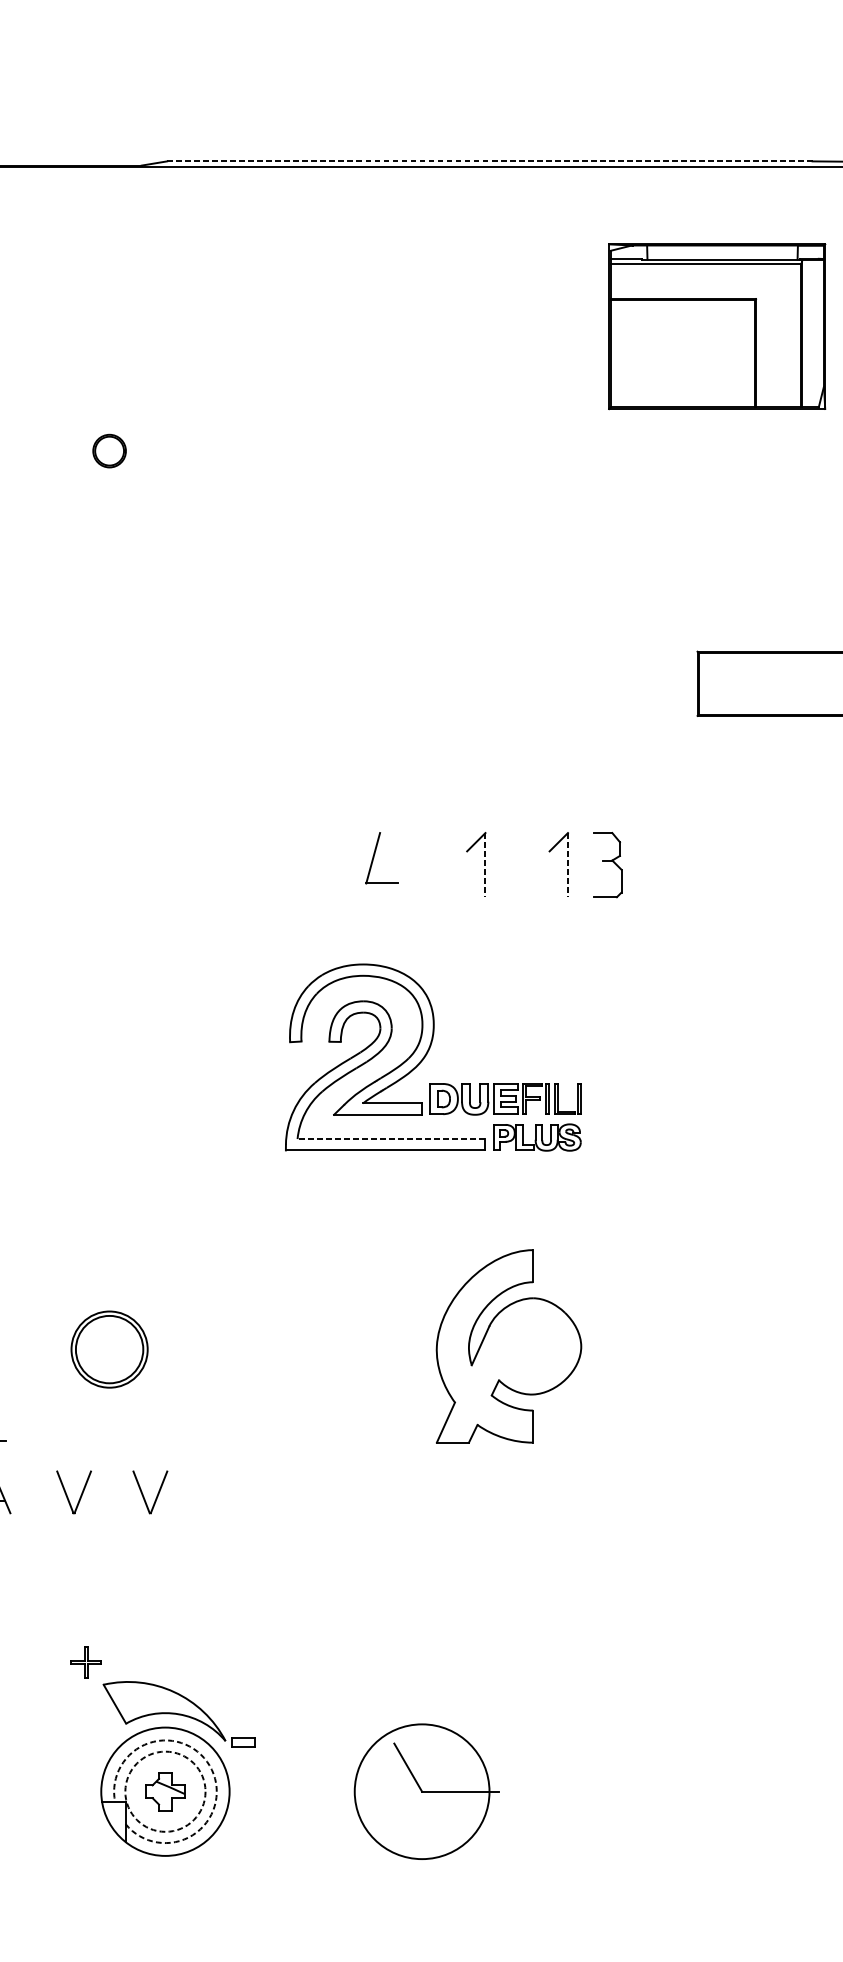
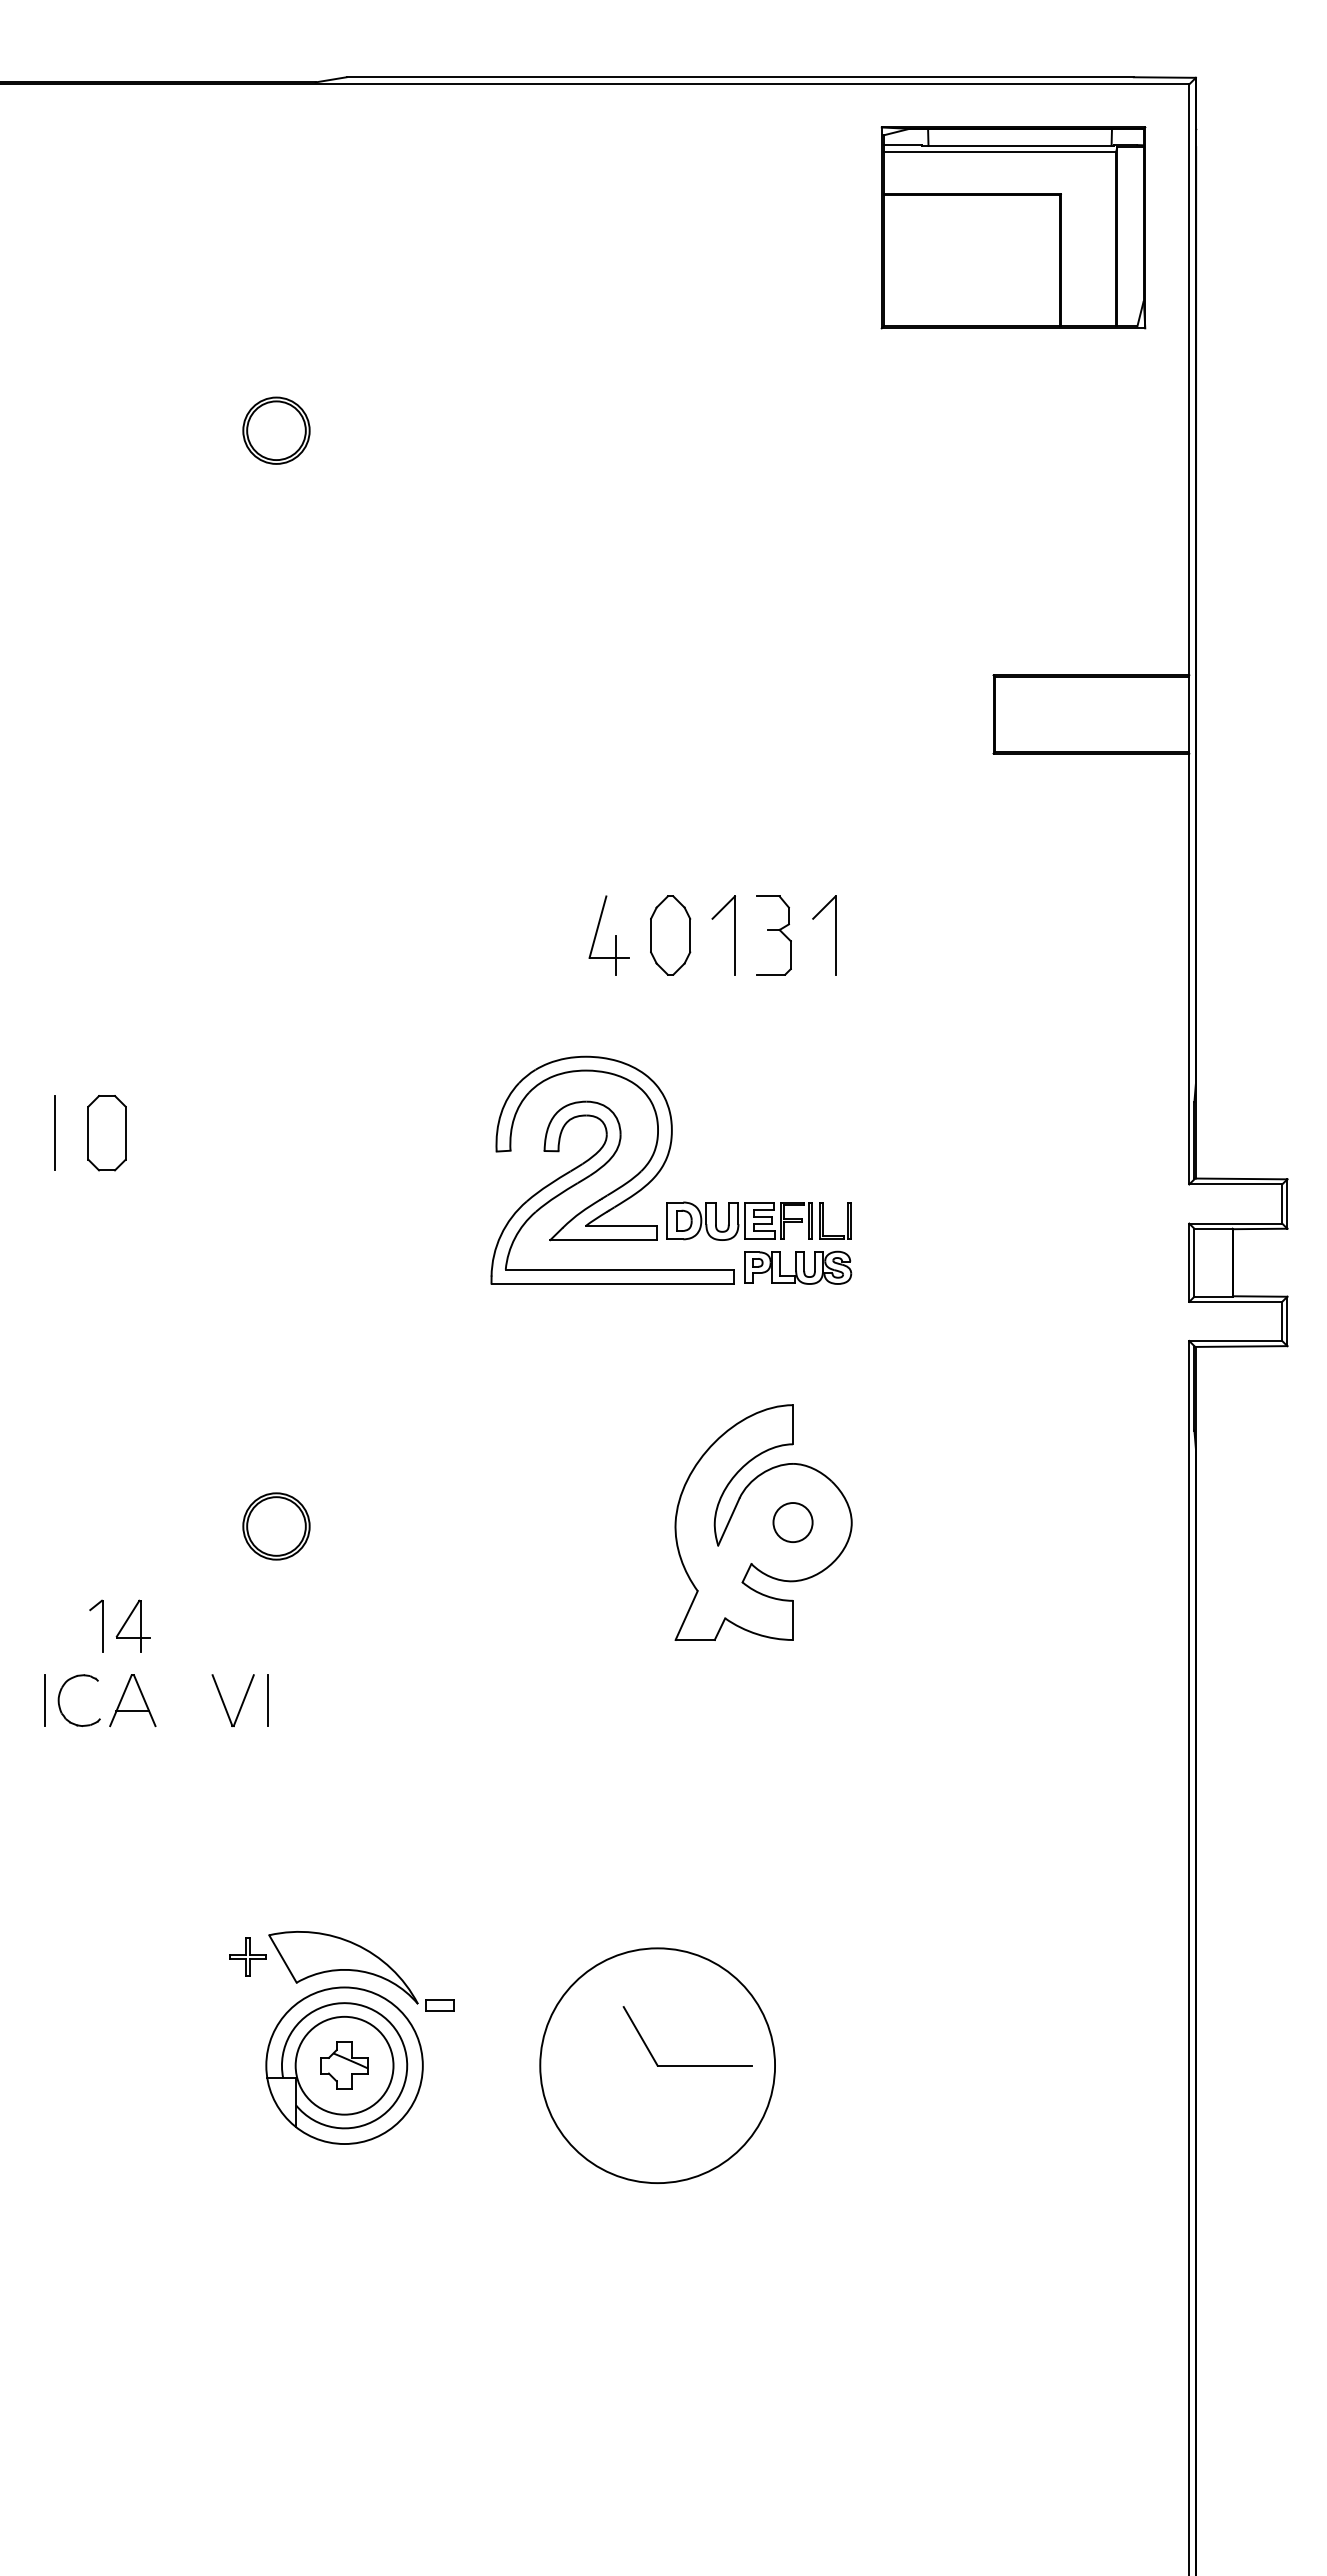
line: (490, 161) -> (740, 77), dashed -> solid
part: (717, 326) -> (1013, 227), moved
part: (109, 451) -> (276, 430), size x1.67
part: (432, 865) -> (670, 935), added
line: (485, 865) -> (734, 936), dashed -> solid
line: (567, 865) -> (835, 936), dashed -> solid
part: (607, 865) -> (773, 935), moved
line: (387, 880) -> (615, 954), added
line: (390, 1138) -> (619, 1269), dashed -> solid
circle: (532, 1346) -> (792, 1522), added
part: (109, 1349) -> (276, 1526), size x0.71
line: (102, 1492) -> (267, 1700), added
part: (143, 1493) -> (317, 1702), removed
part: (85, 1662) -> (247, 1956), moved
arc: (212, 1769) -> (401, 2038), dashed -> solid
circle: (165, 1791) -> (344, 2065), dashed -> solid
circle: (422, 1791) -> (657, 2065), size x1.43

